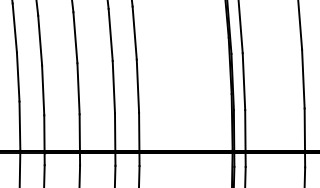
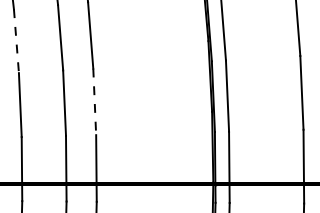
line: (75, 37) -> (16, 40), solid -> dashed
line: (137, 86) -> (94, 102), solid -> dashed

